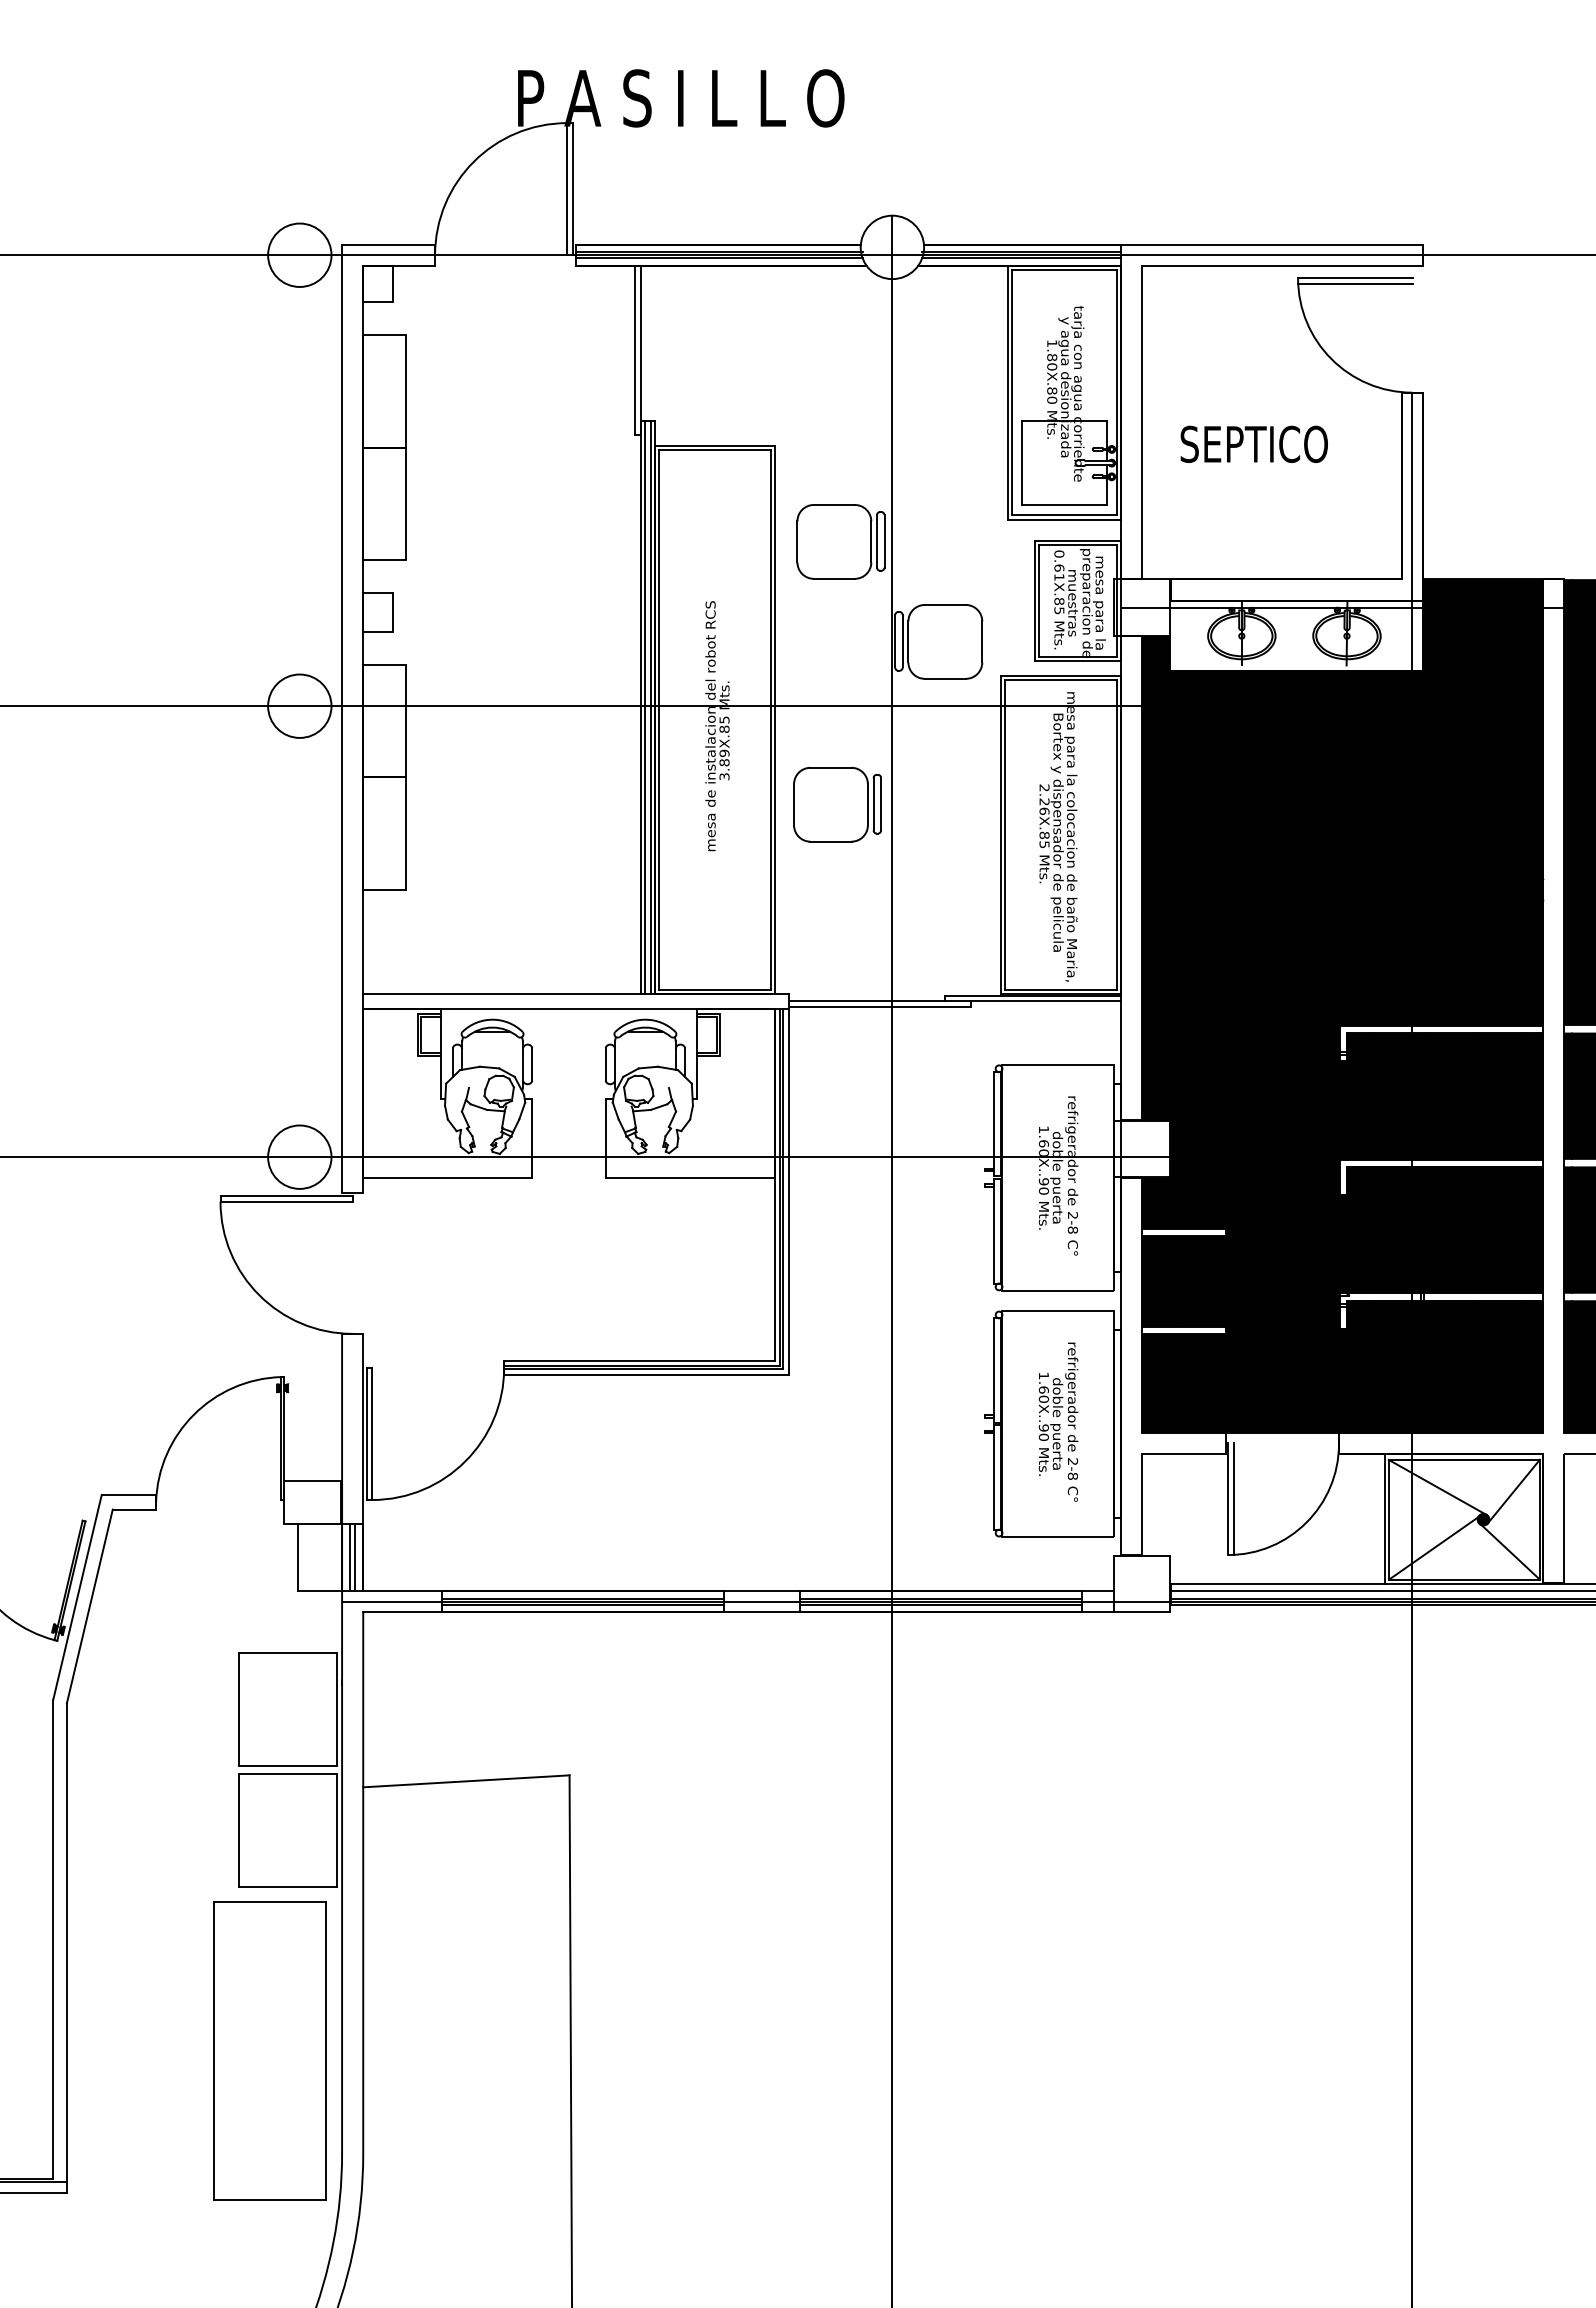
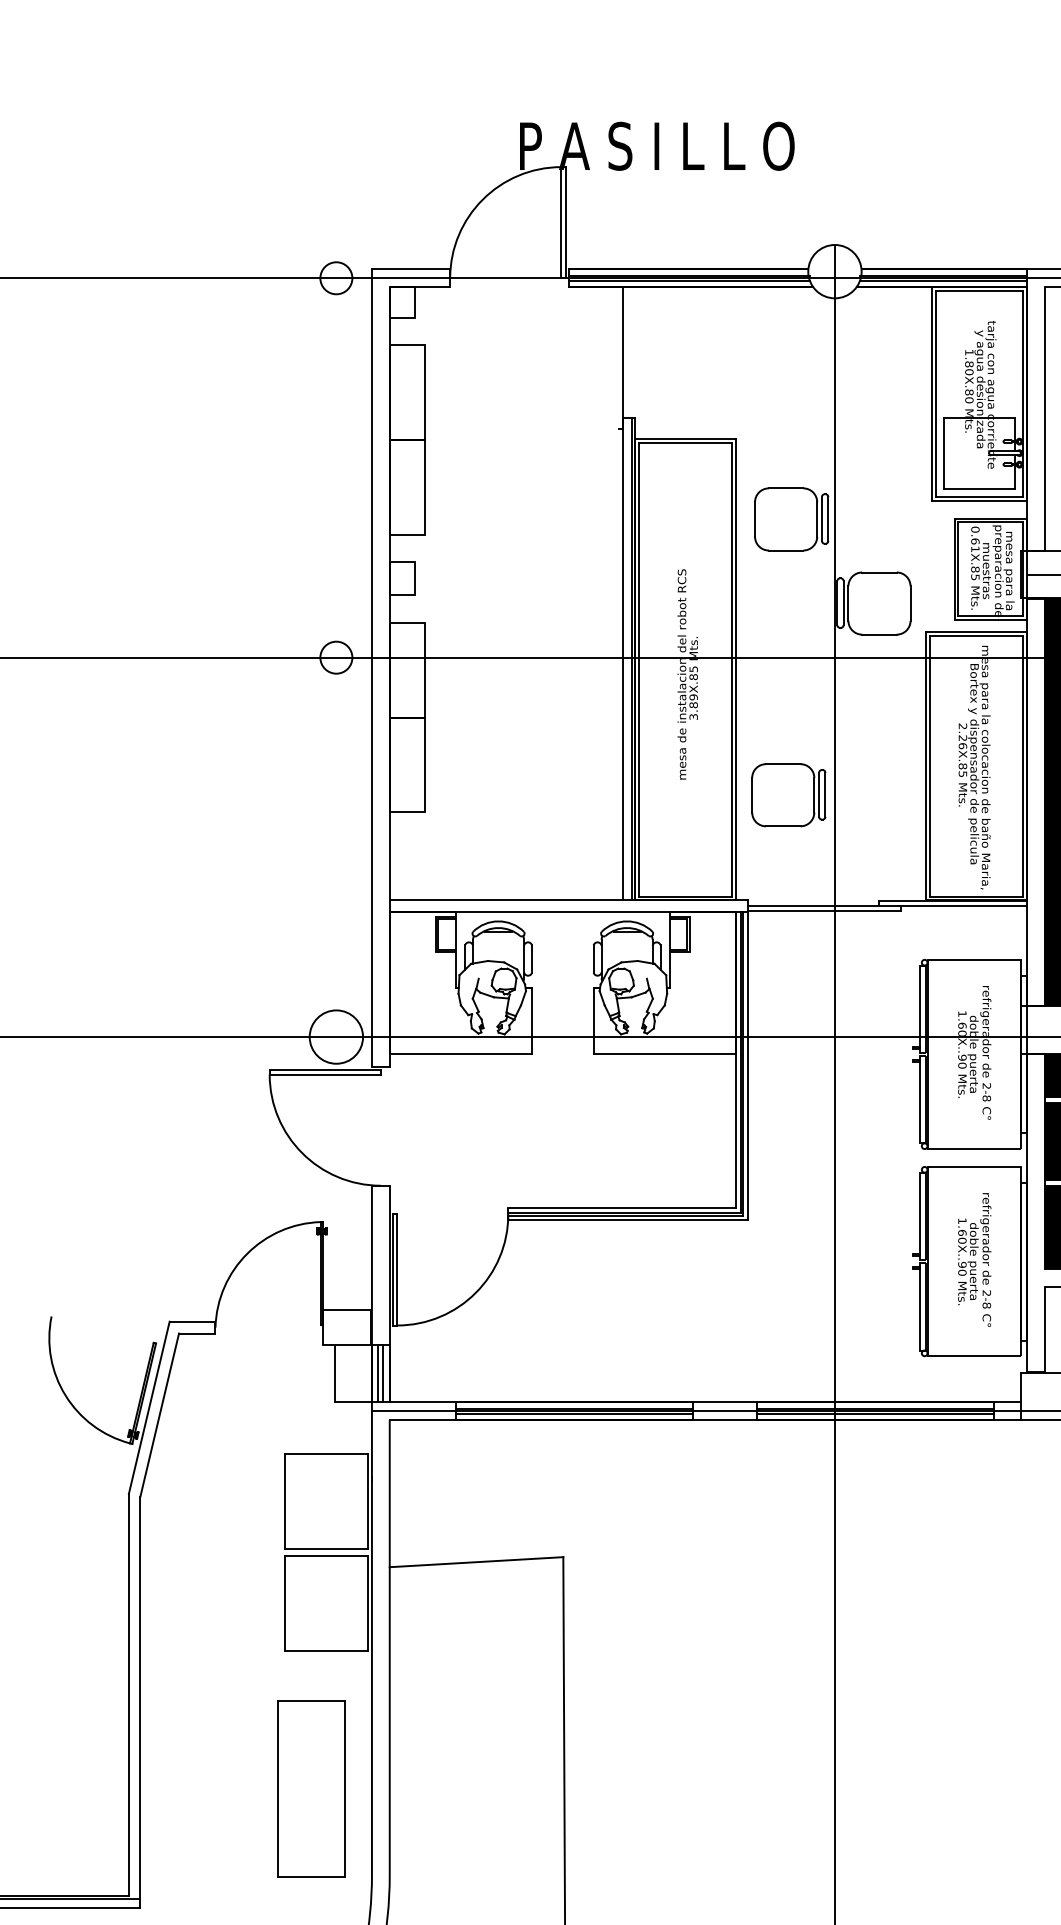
circle: (299, 254) -> (336, 277), size x0.6
line: (635, 349) -> (618, 357), removed
circle: (299, 705) -> (336, 657), size x0.6
line: (645, 707) -> (627, 658), removed
part: (837, 804) -> (788, 795), moved
part: (269, 2050) -> (310, 1788), size x0.7

